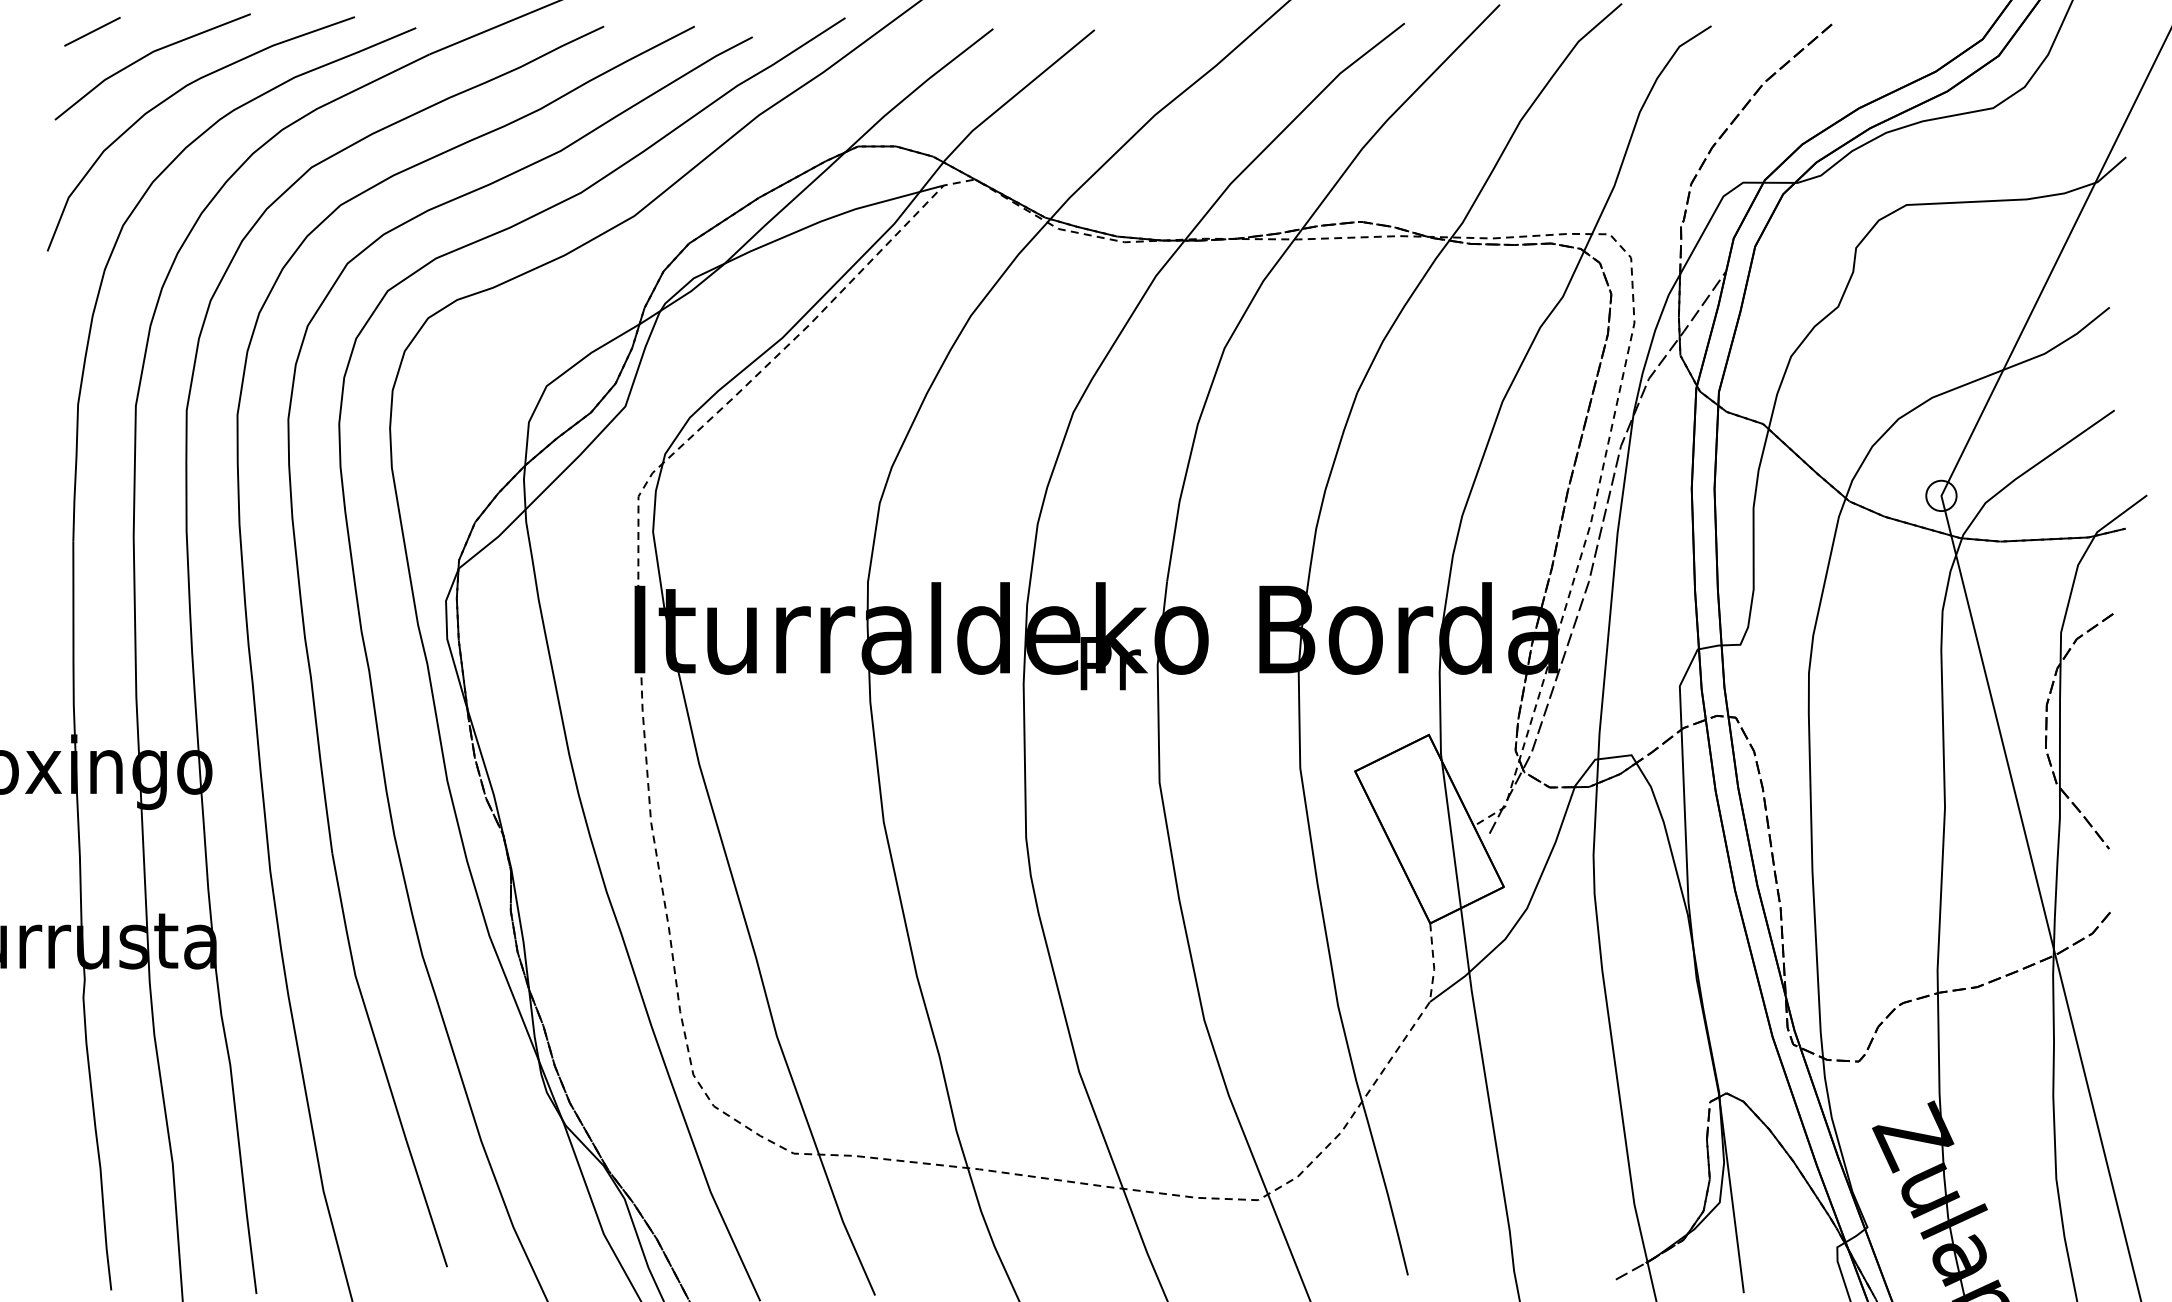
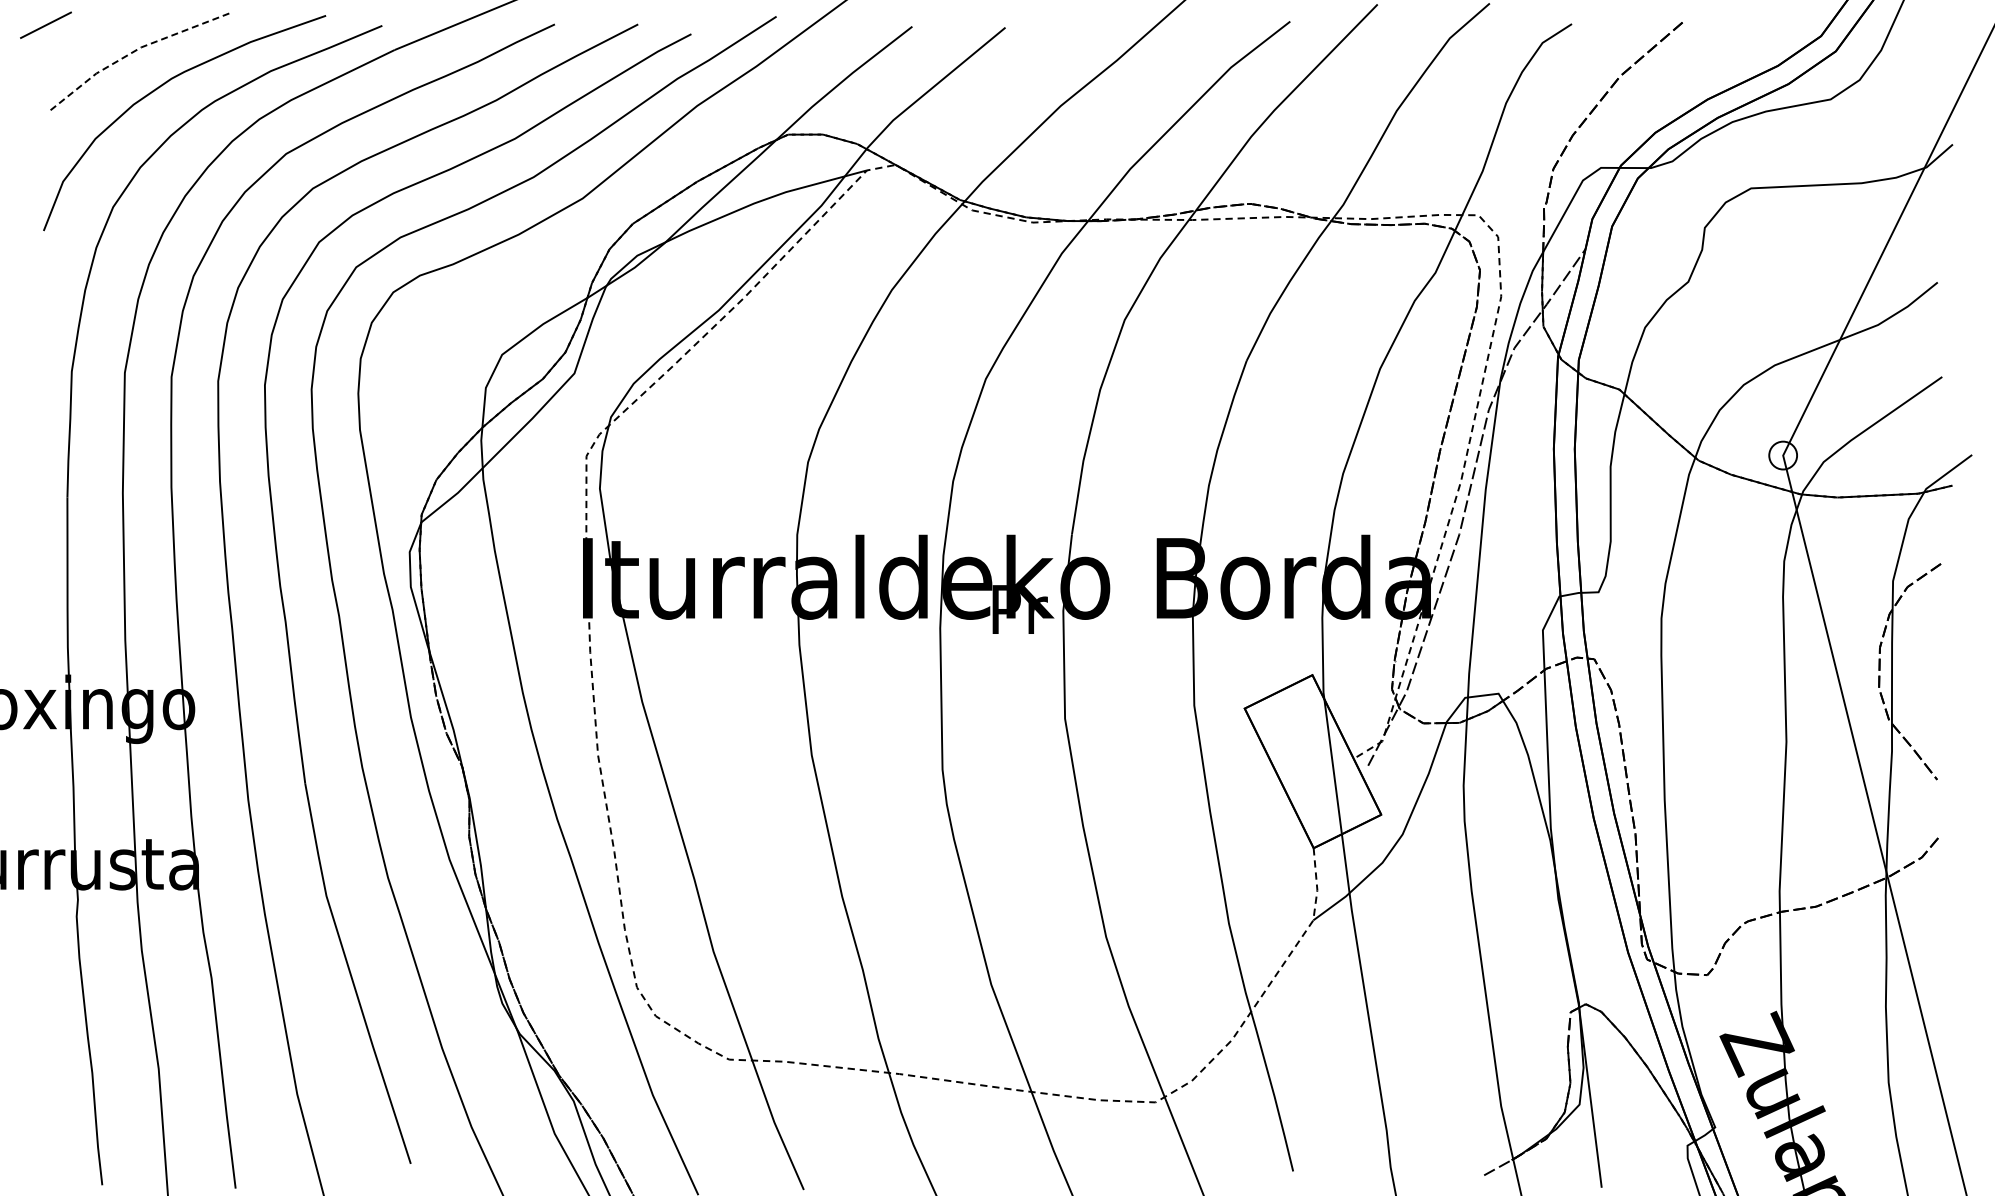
line: (91, 30) -> (45, 24), moved
line: (147, 54) -> (135, 50), solid -> dashed

